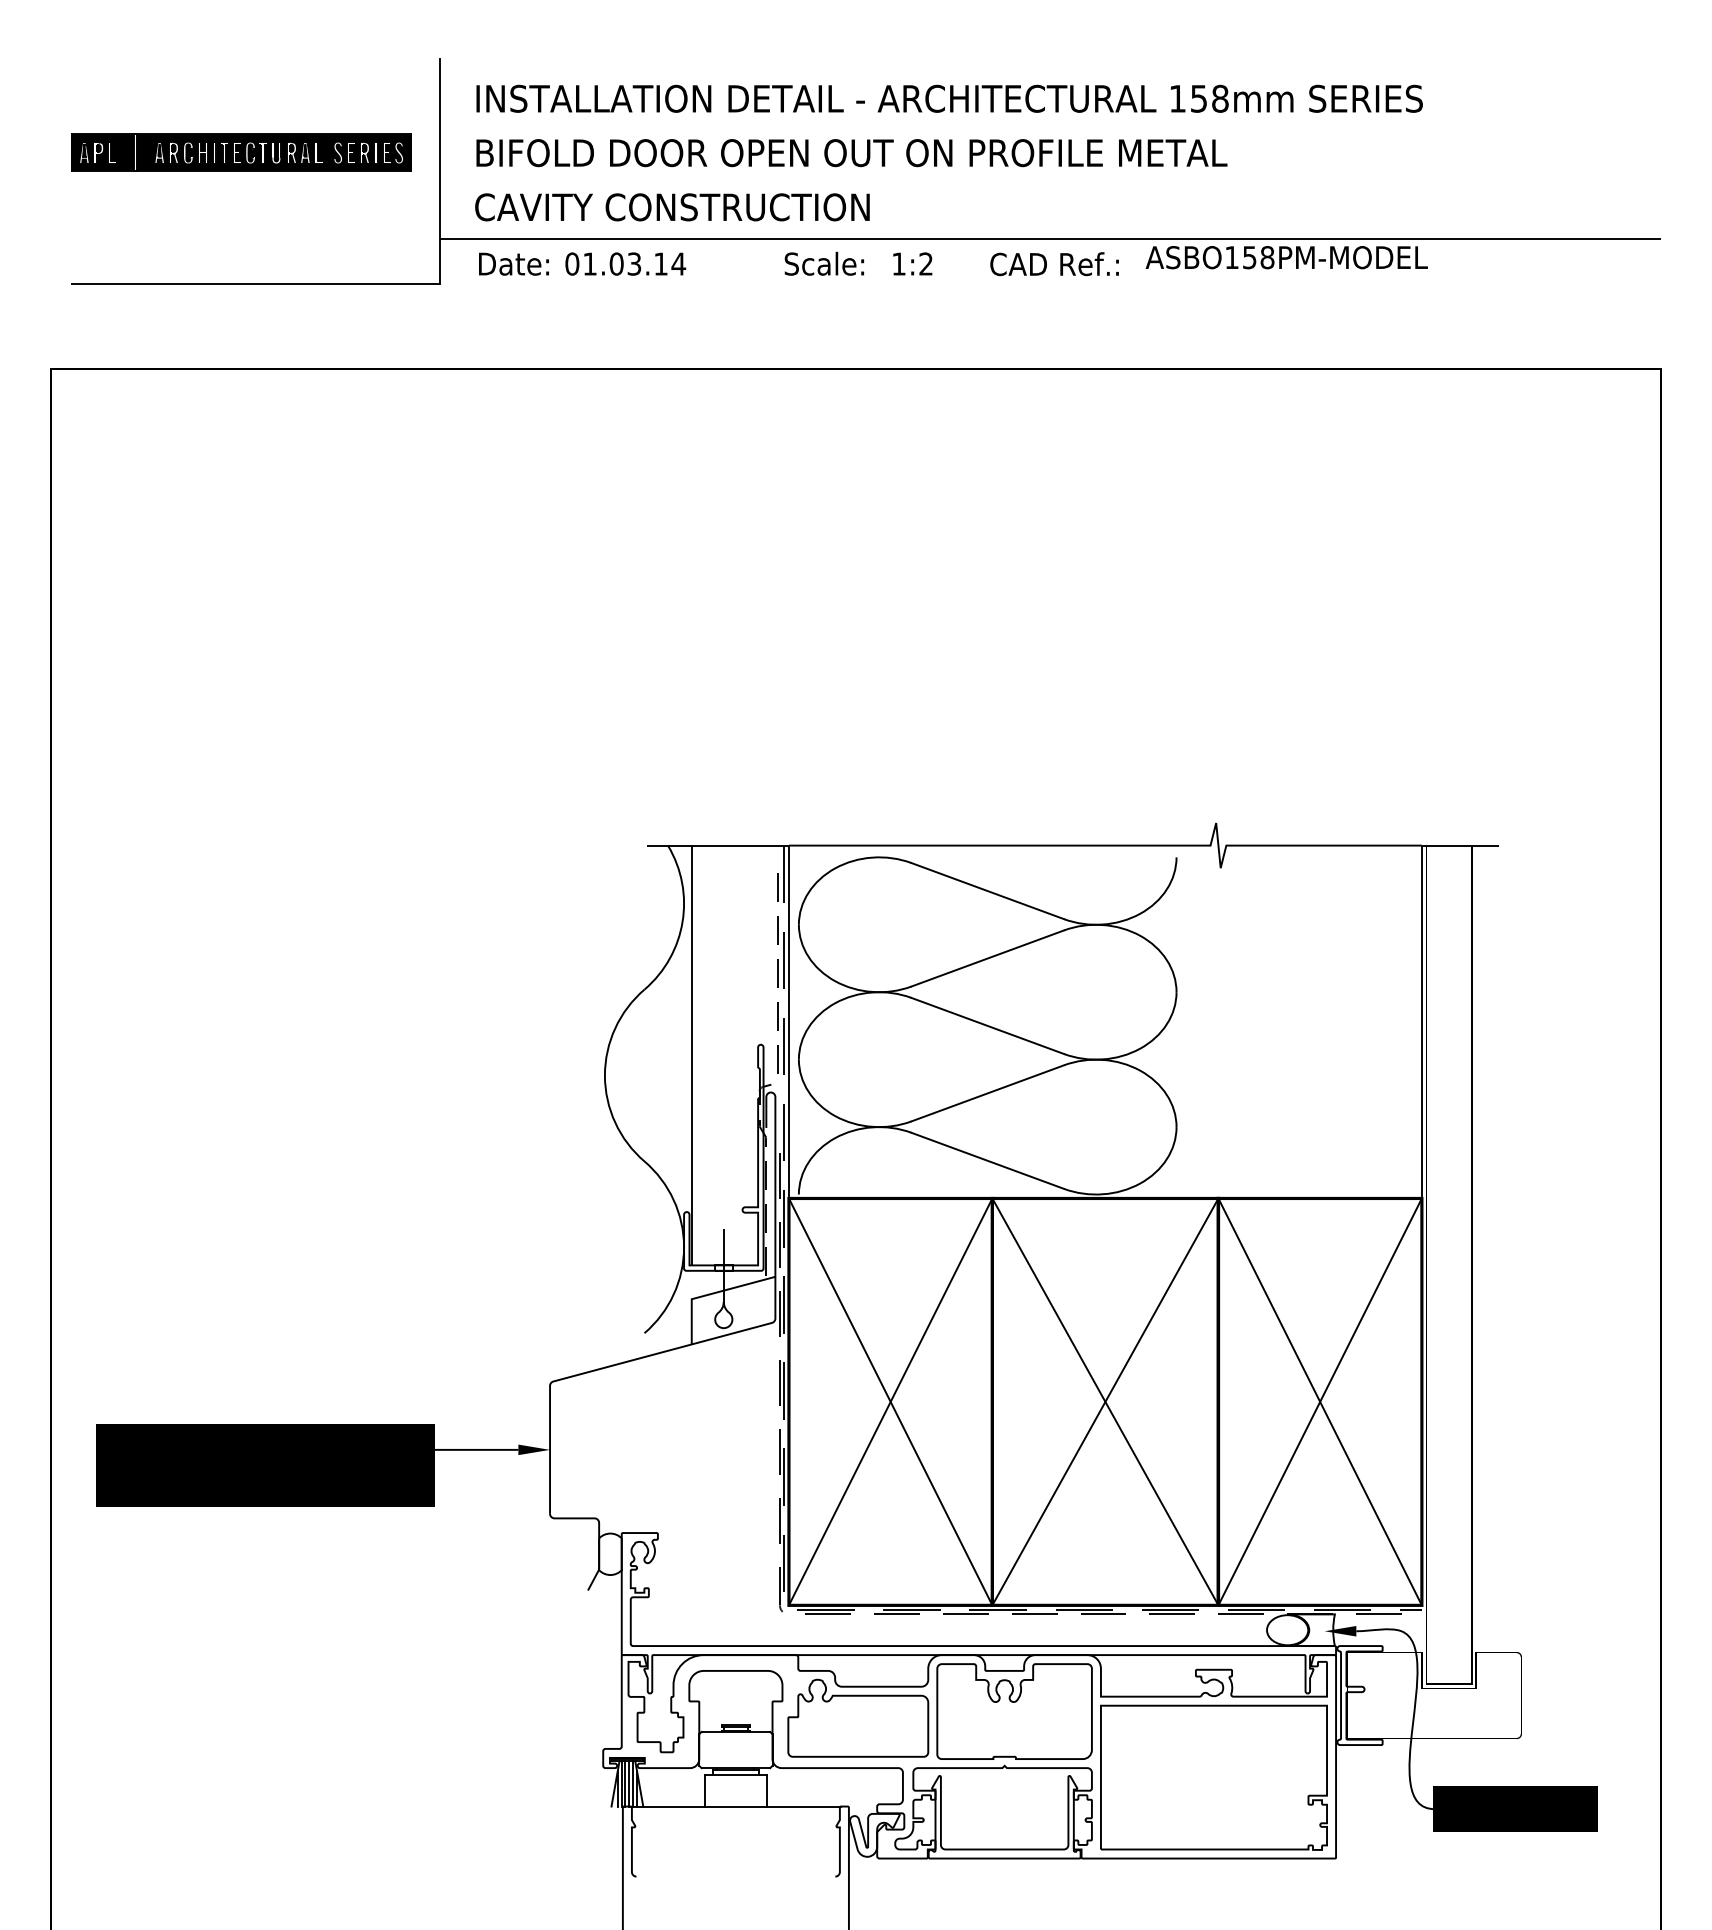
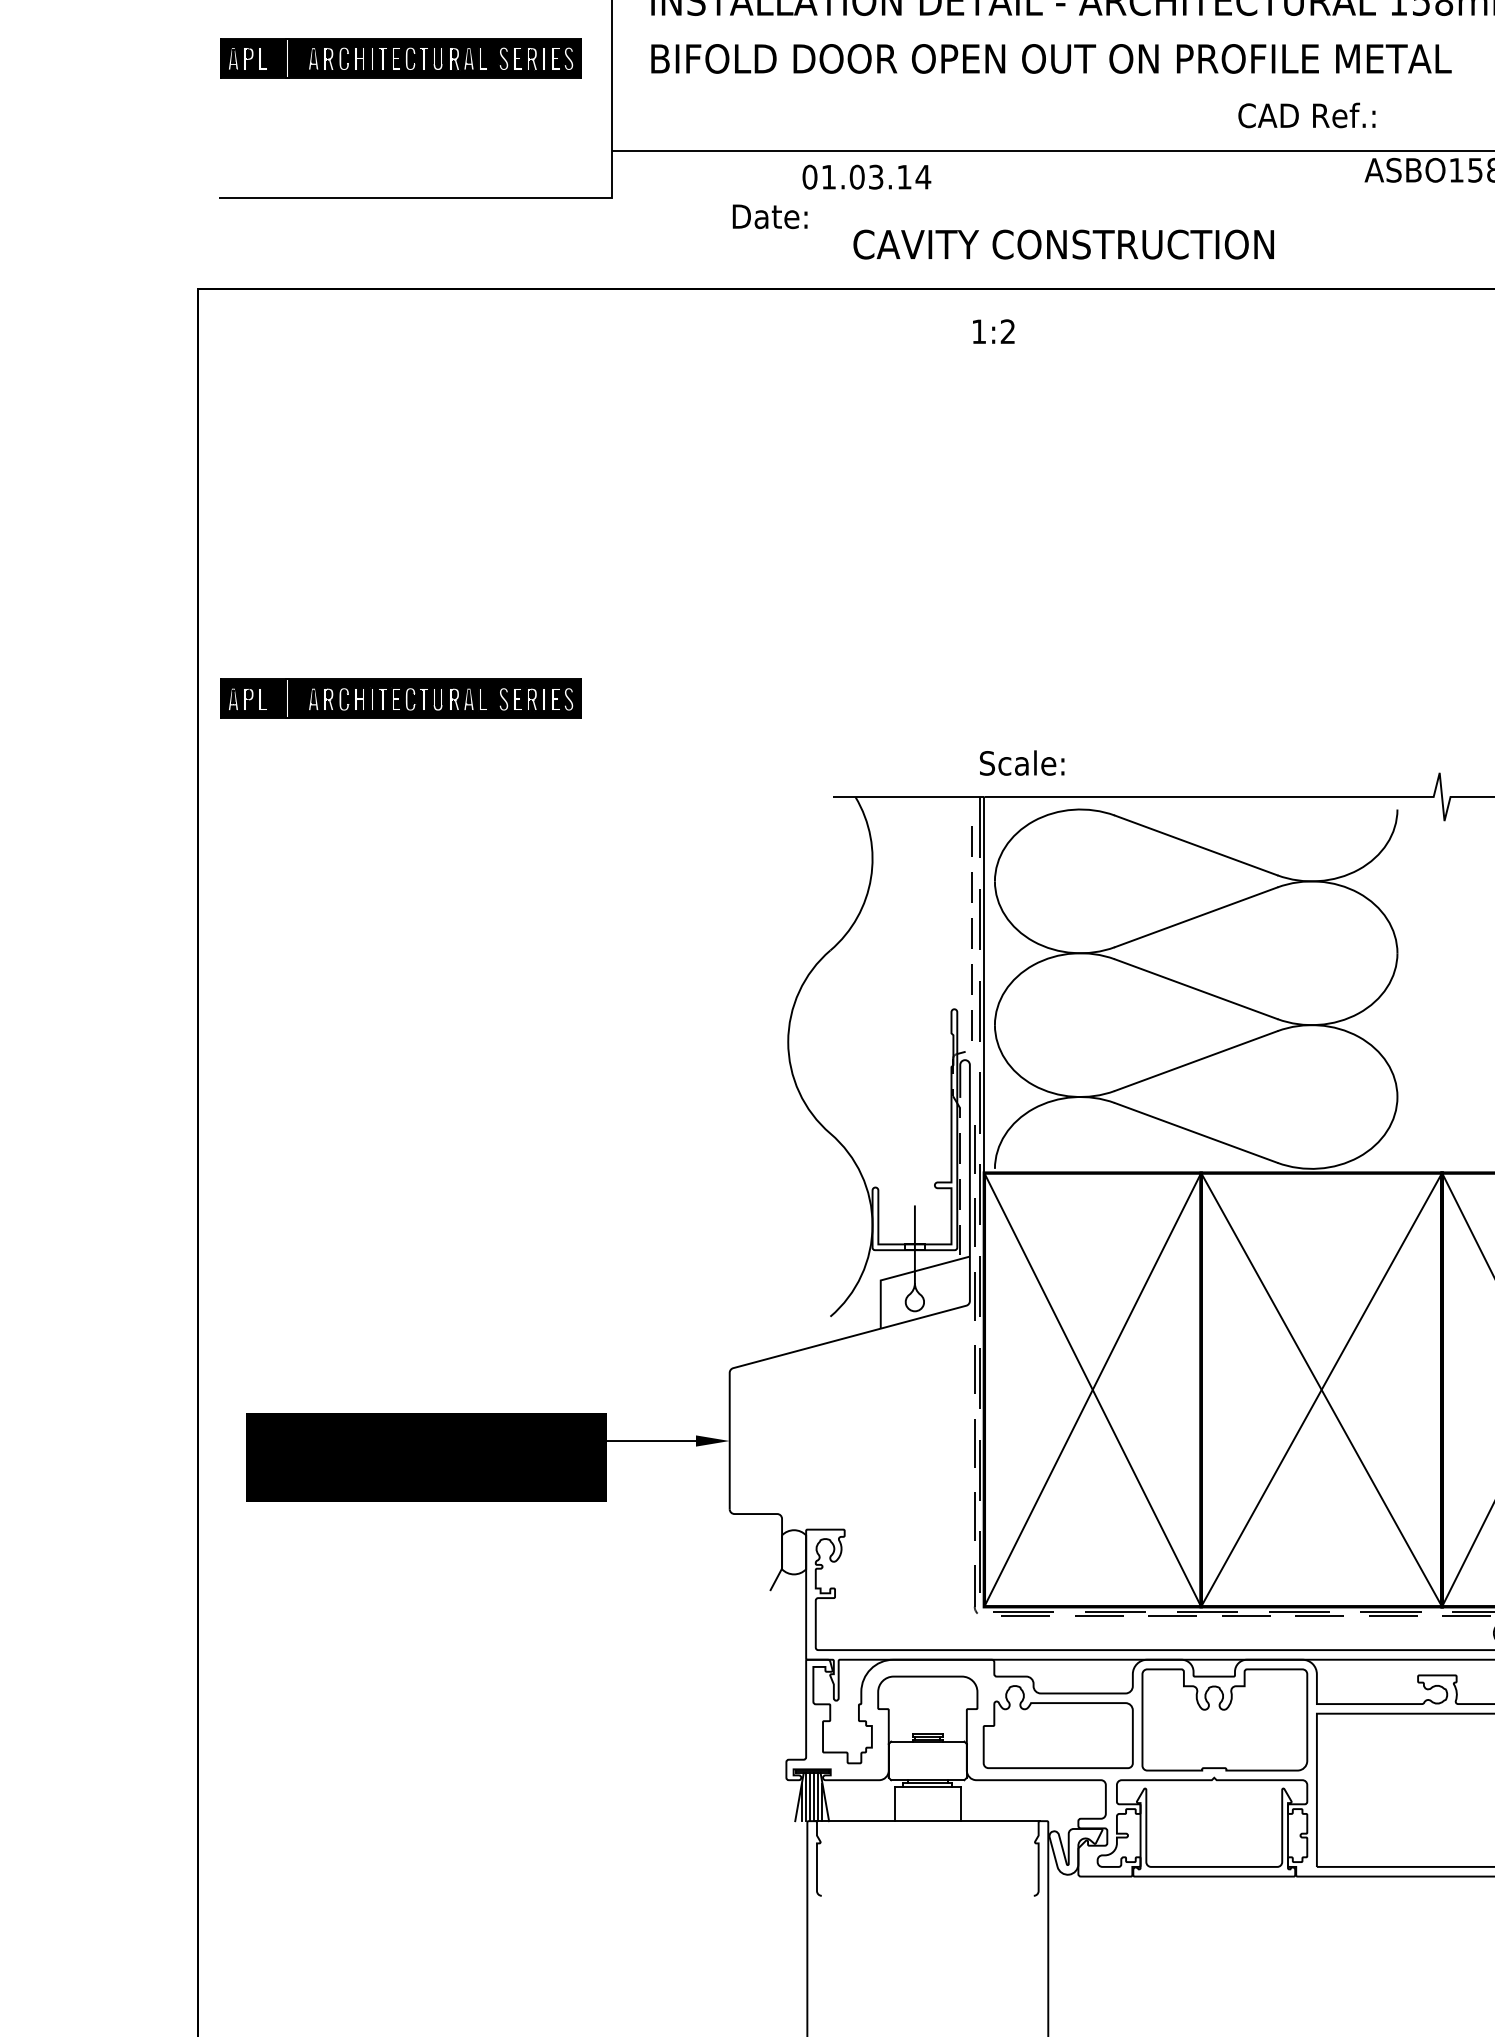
text: (672, 207) -> (1063, 244), moved
text: (513, 263) -> (769, 216), moved
text: (625, 263) -> (866, 176), moved
text: (823, 263) -> (1021, 762), moved
text: (912, 263) -> (993, 331), moved
text: (1054, 264) -> (1306, 115), moved
part: (241, 753) -> (400, 698), added
line: (691, 1055) -> (880, 1020), removed

